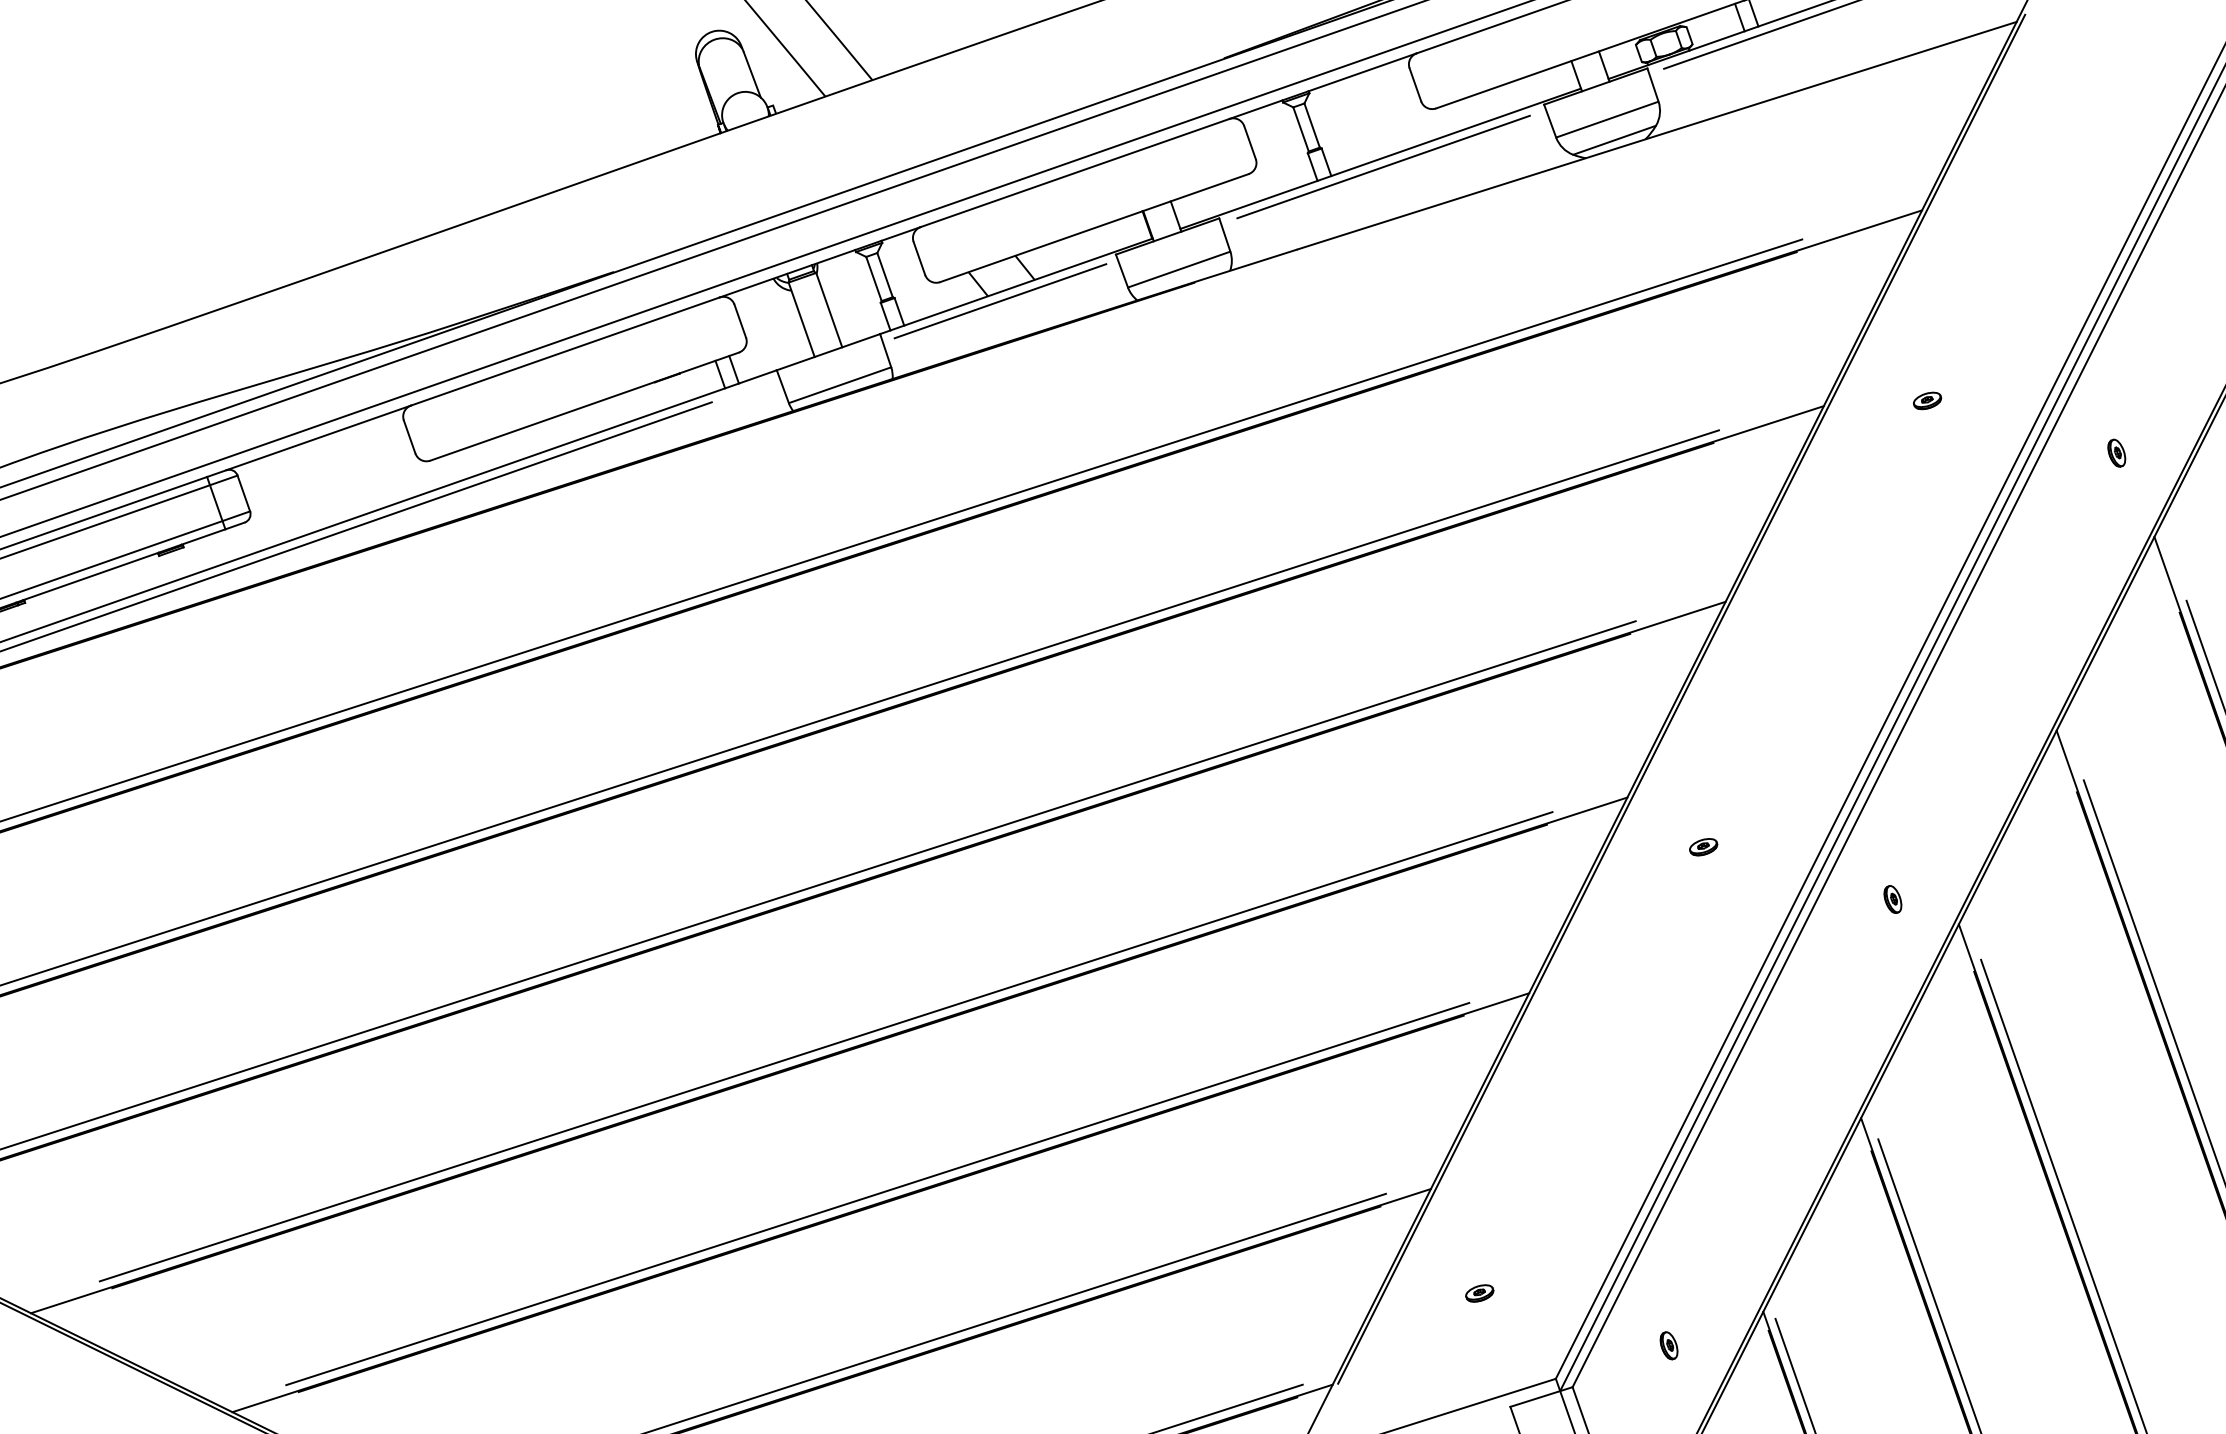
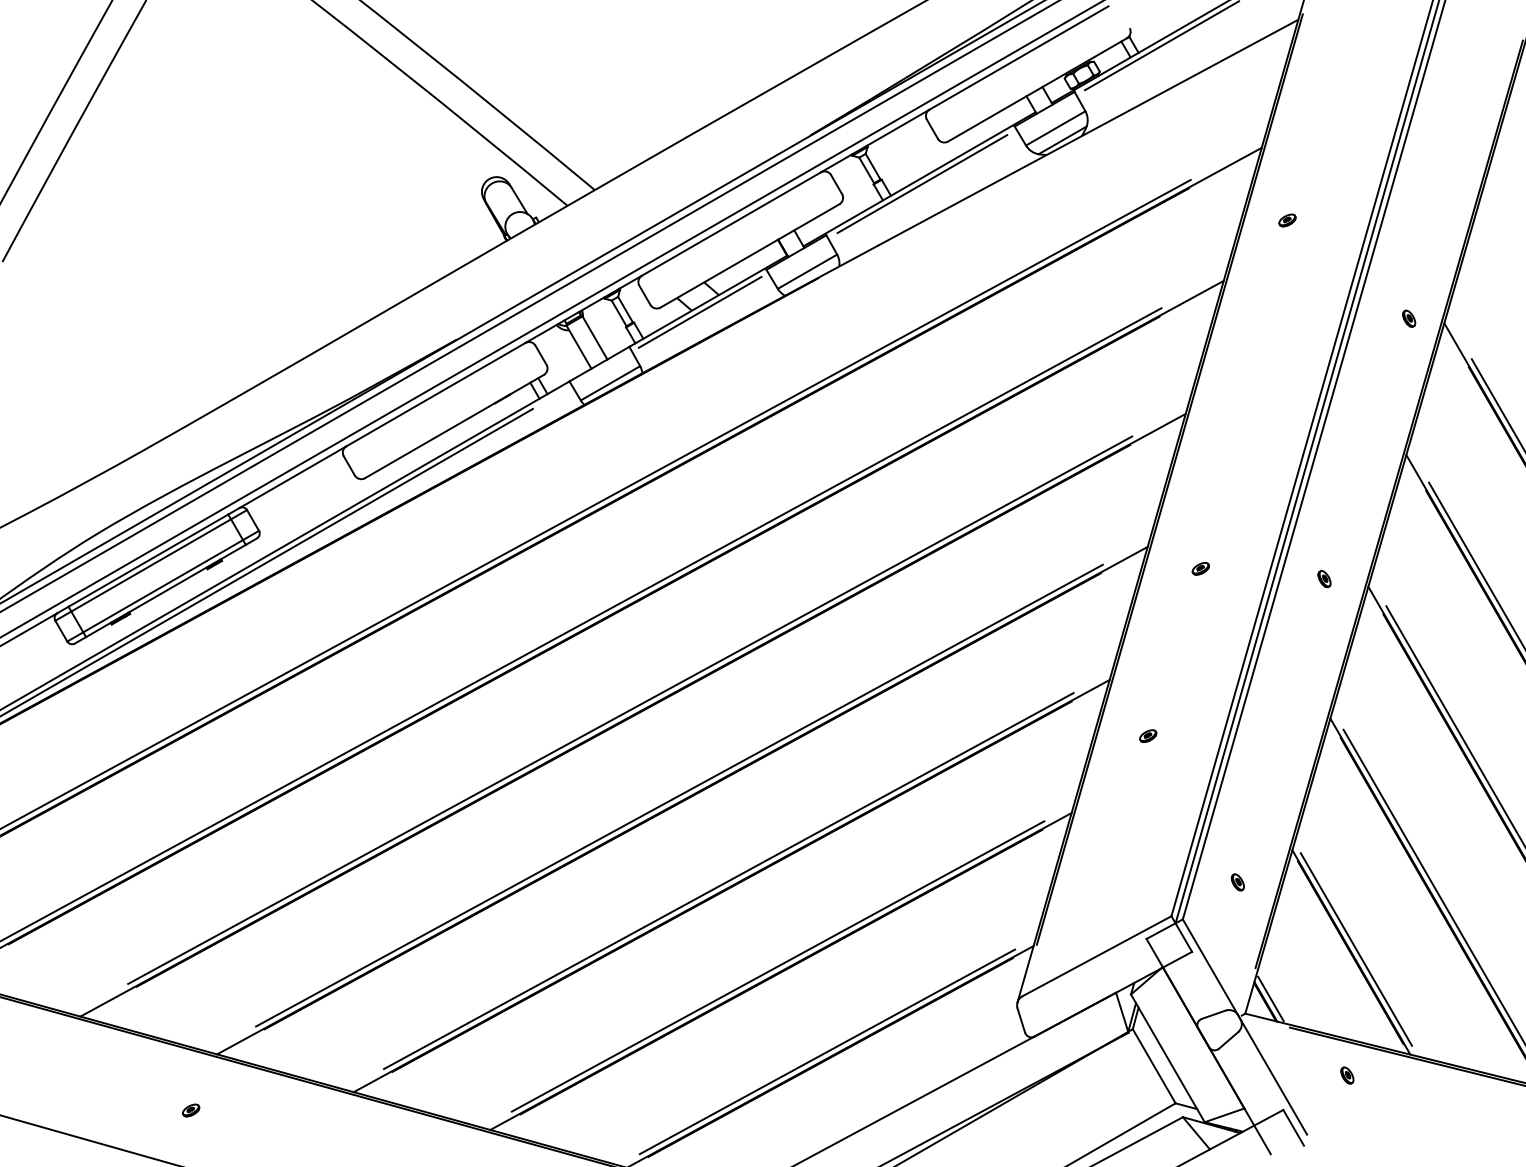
part: (1927, 400) -> (1287, 220), moved
part: (2117, 452) -> (1409, 318), moved
part: (1480, 1292) -> (1148, 735), moved

